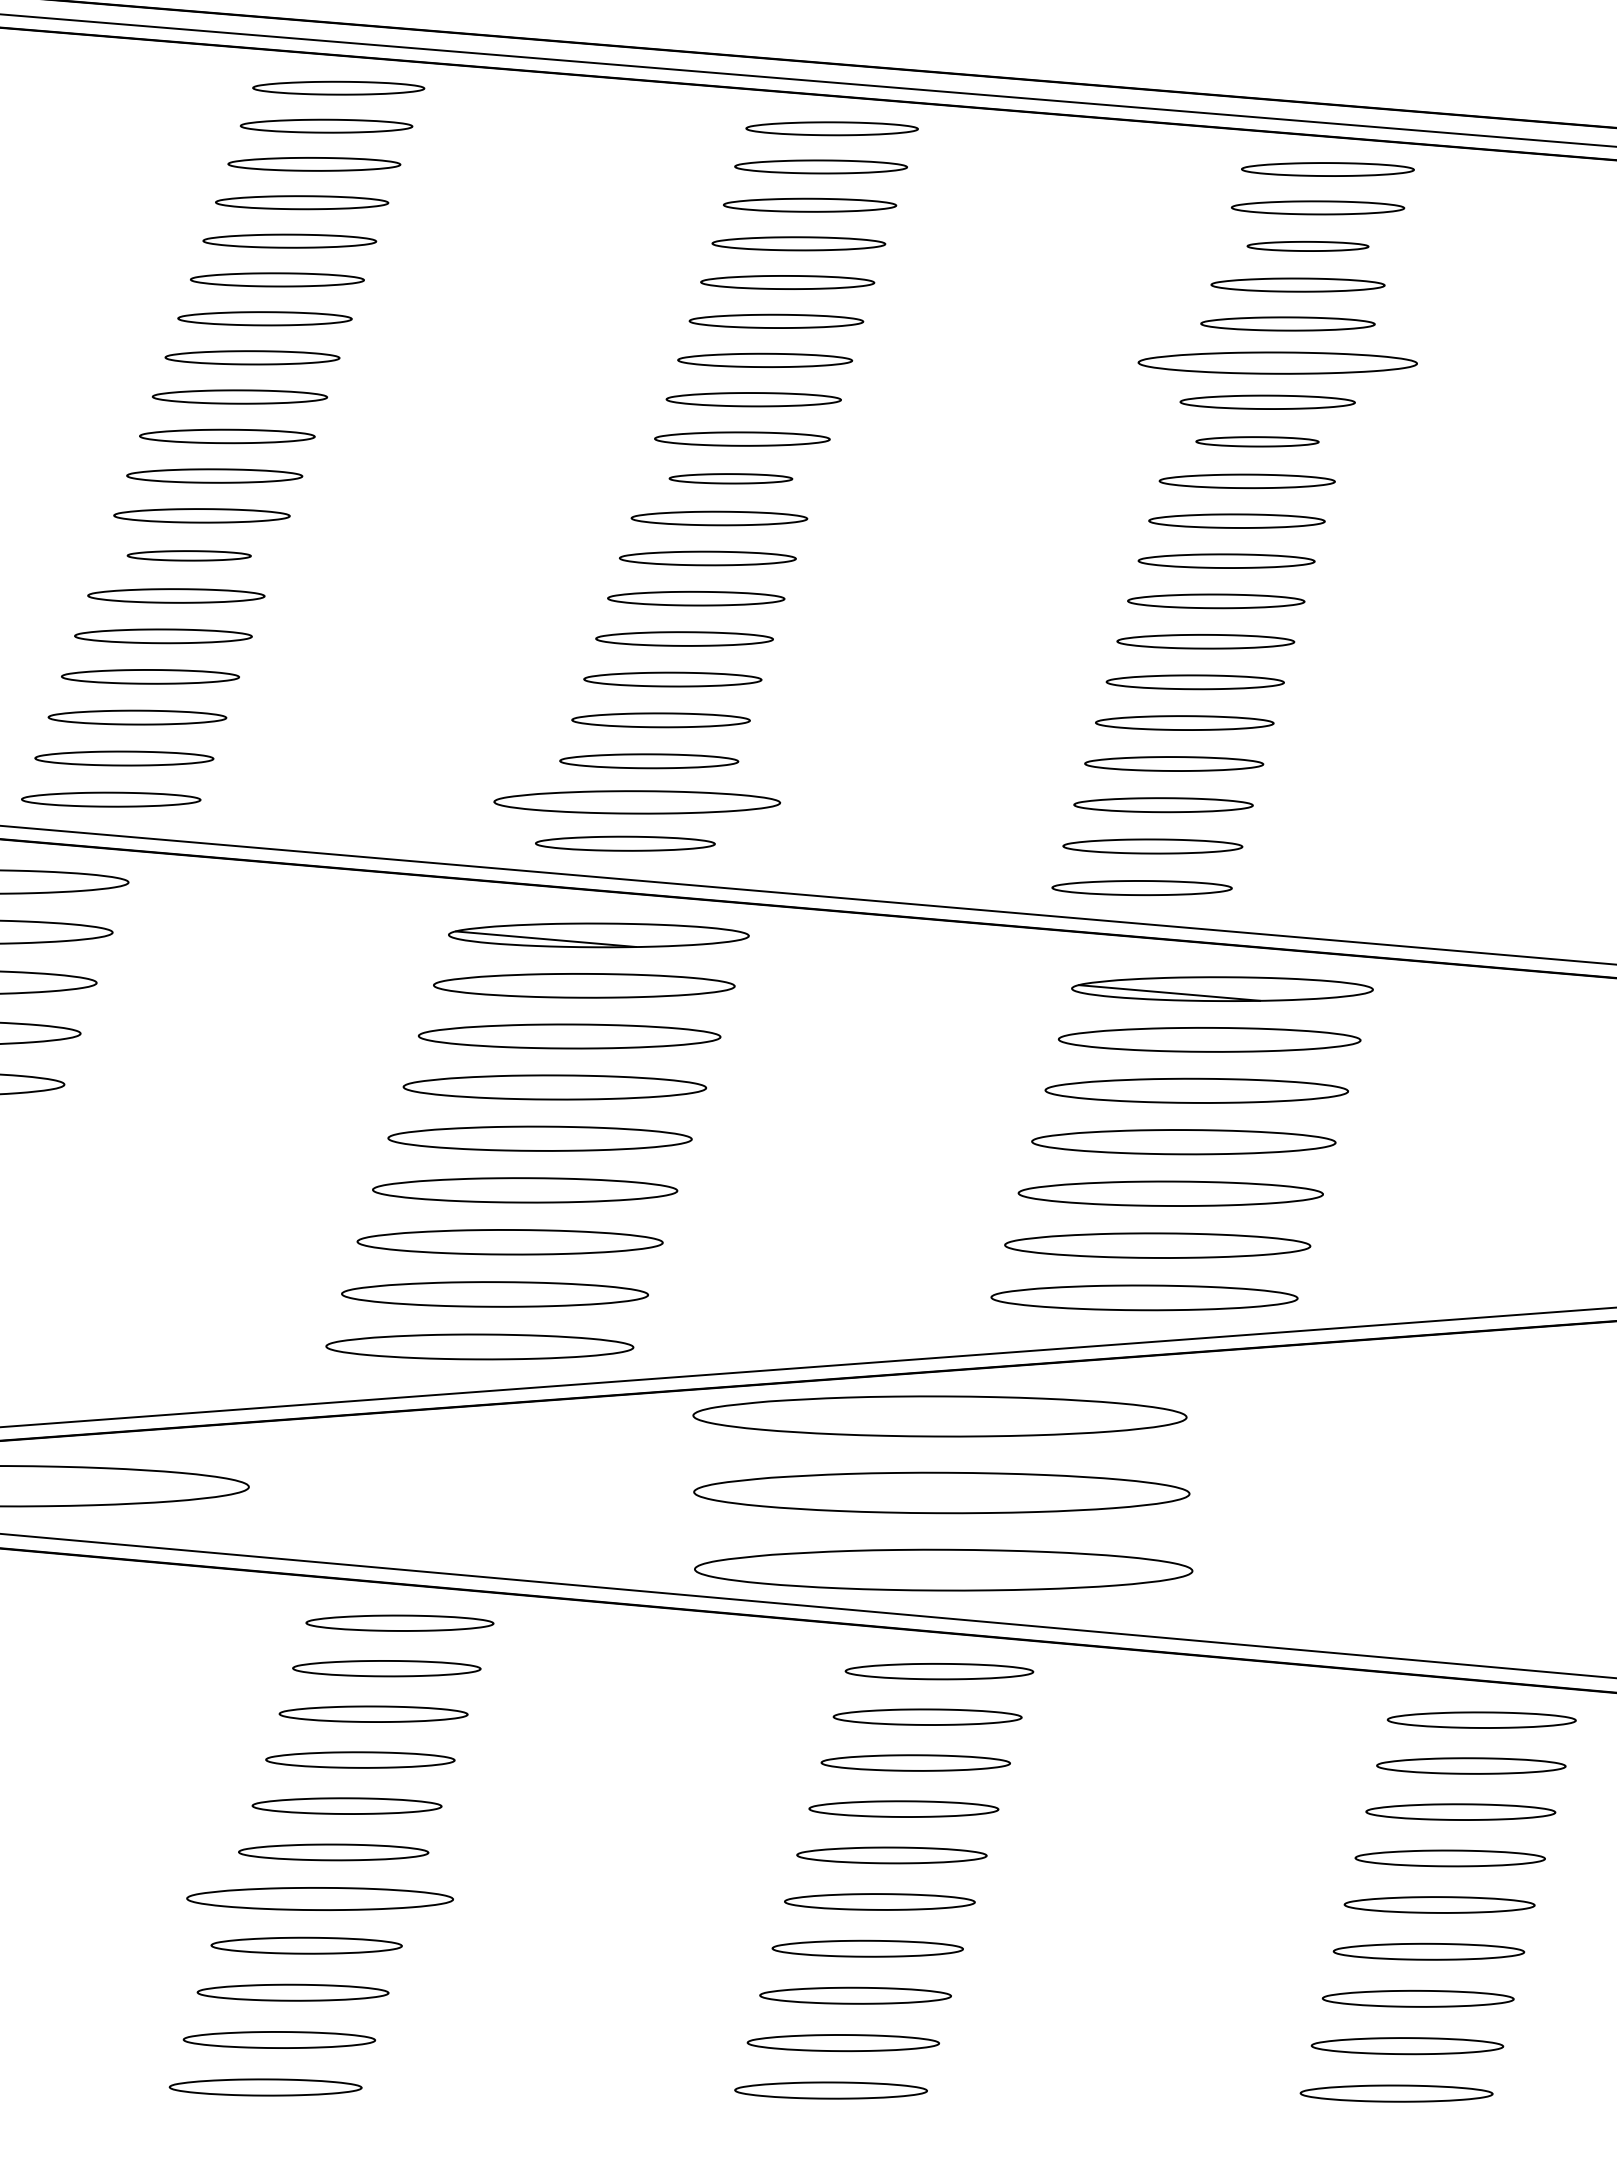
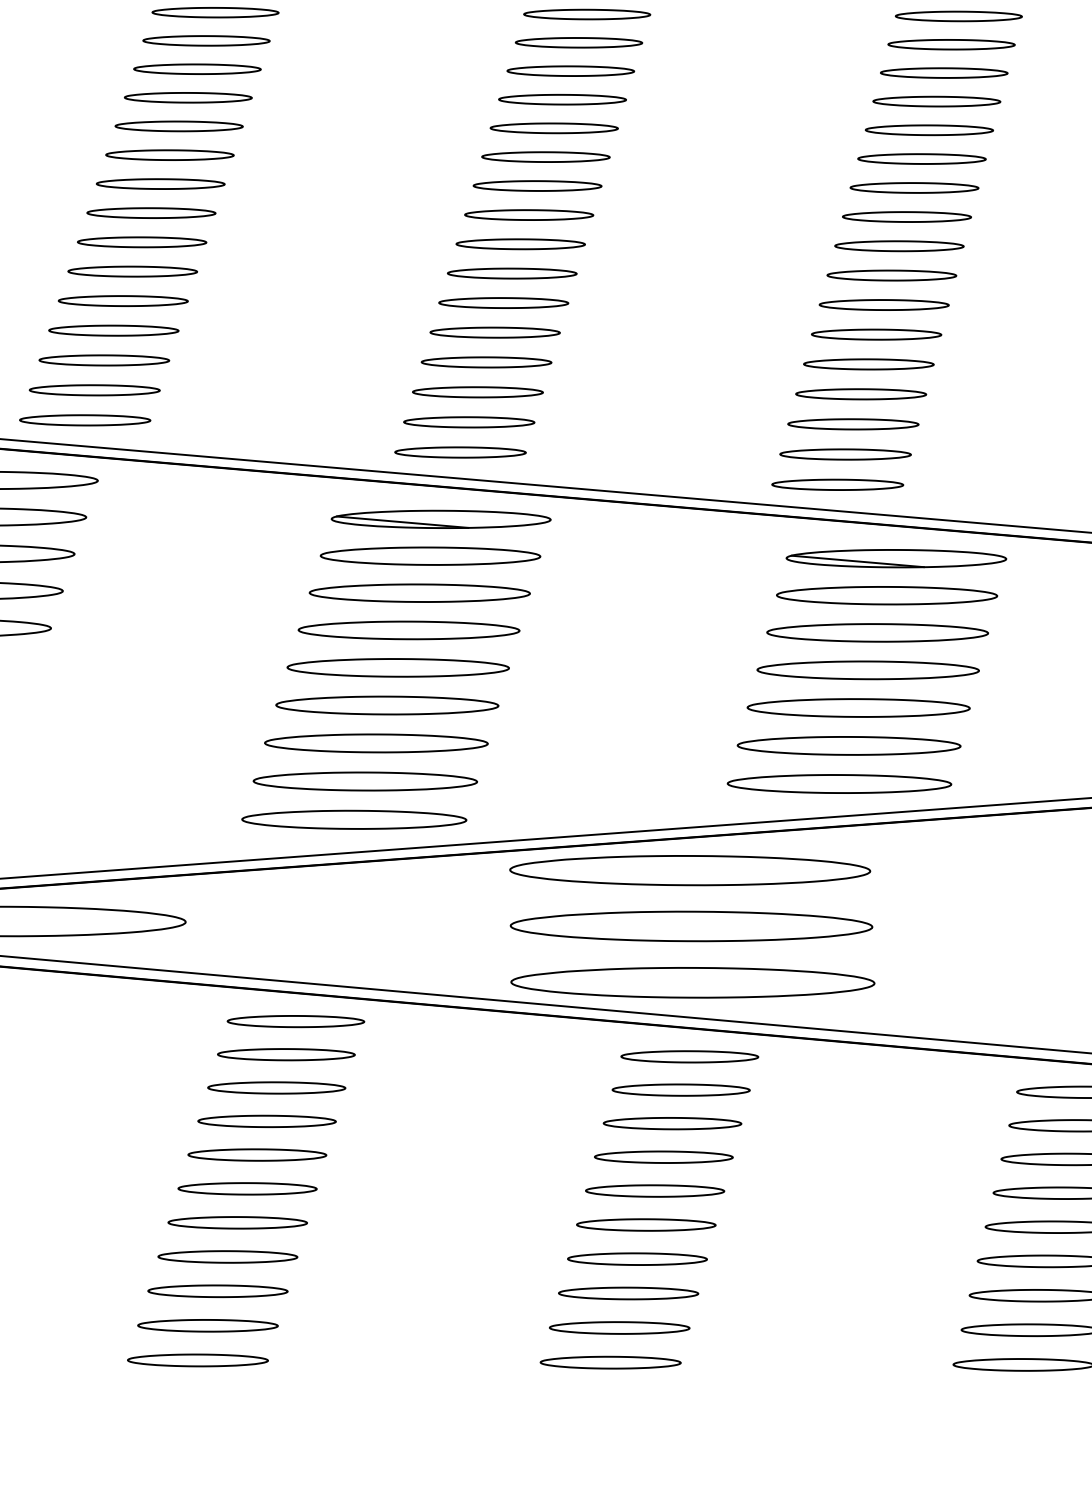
part: (1307, 246) -> (958, 16), size x1.43
part: (1277, 362) -> (936, 101), size x0.62
part: (1257, 441) -> (921, 158), size x1.43
part: (730, 478) -> (537, 185), size x1.43
part: (189, 555) -> (142, 242), size x1.43
part: (637, 802) -> (469, 422), size x0.62
part: (320, 1898) -> (237, 1222), size x0.71

